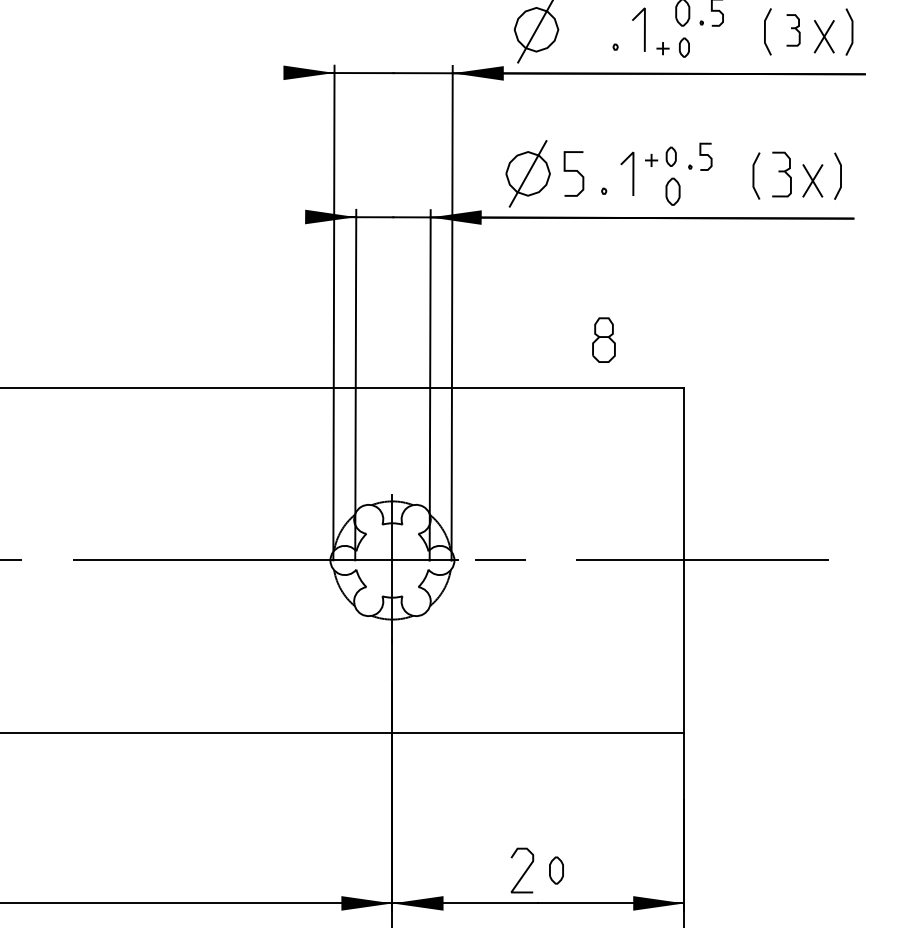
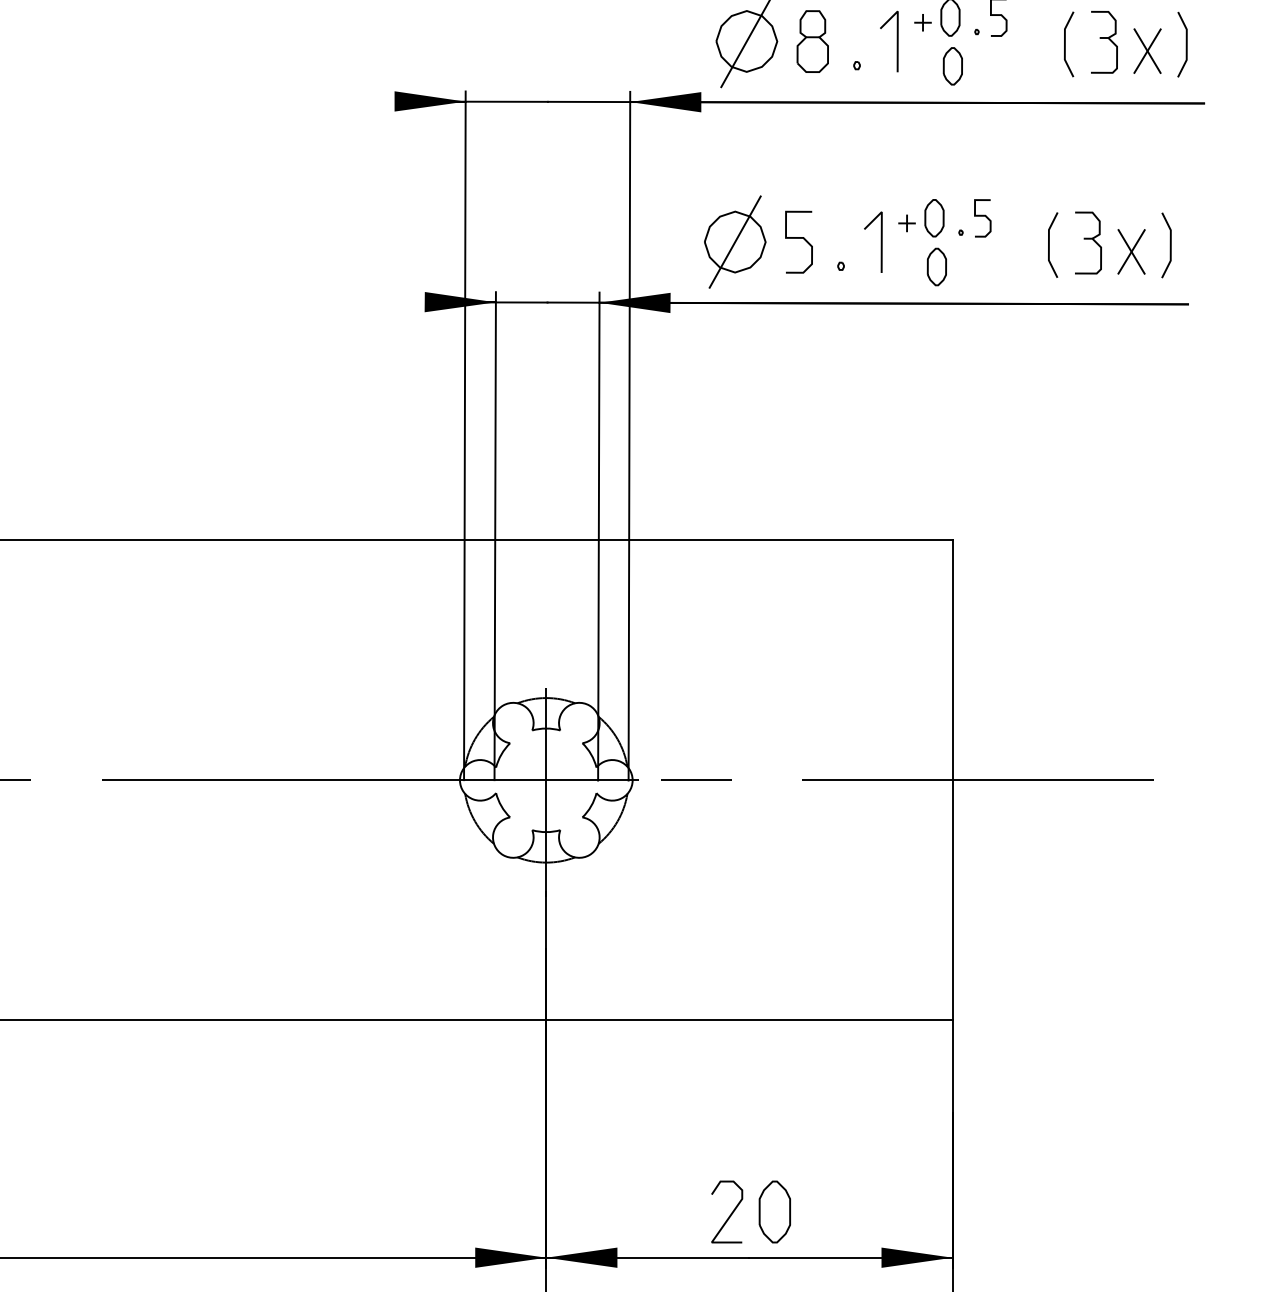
part: (793, 30) -> (1104, 42), size x1.43
part: (684, 47) -> (952, 66), size x1.43
part: (662, 48) -> (922, 22), moved
part: (671, 156) -> (934, 218), size x1.43
part: (603, 340) -> (812, 41), moved
part: (556, 870) -> (774, 1211), size x1.67

